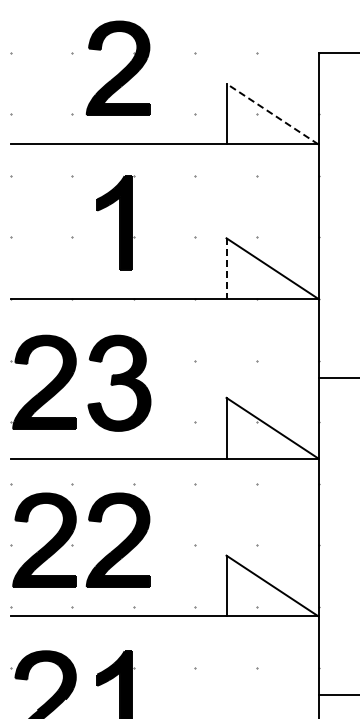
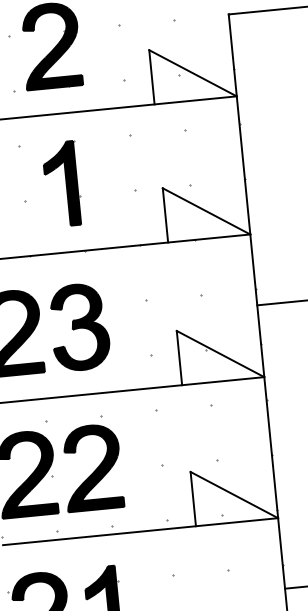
line: (272, 113) -> (192, 72), dashed -> solid
line: (226, 269) -> (165, 216), dashed -> solid

